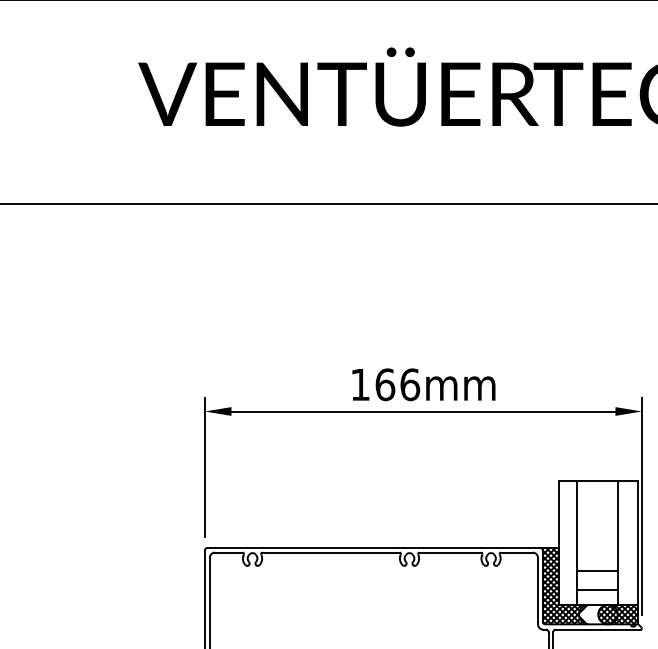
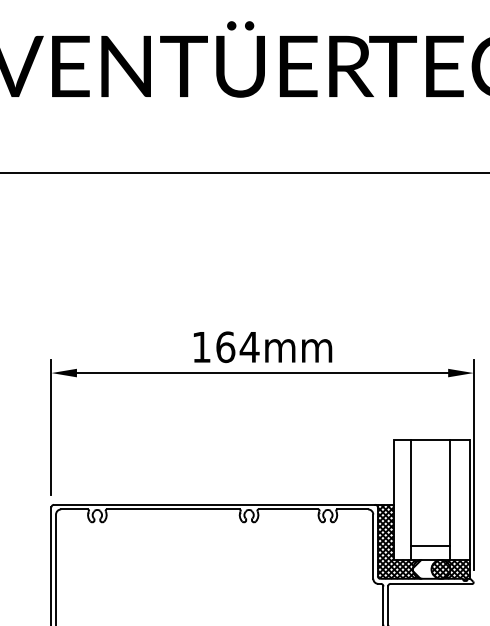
text: (409, 384) -> (249, 346), 166mm -> 164mm
line: (596, 570) -> (429, 526), removed

